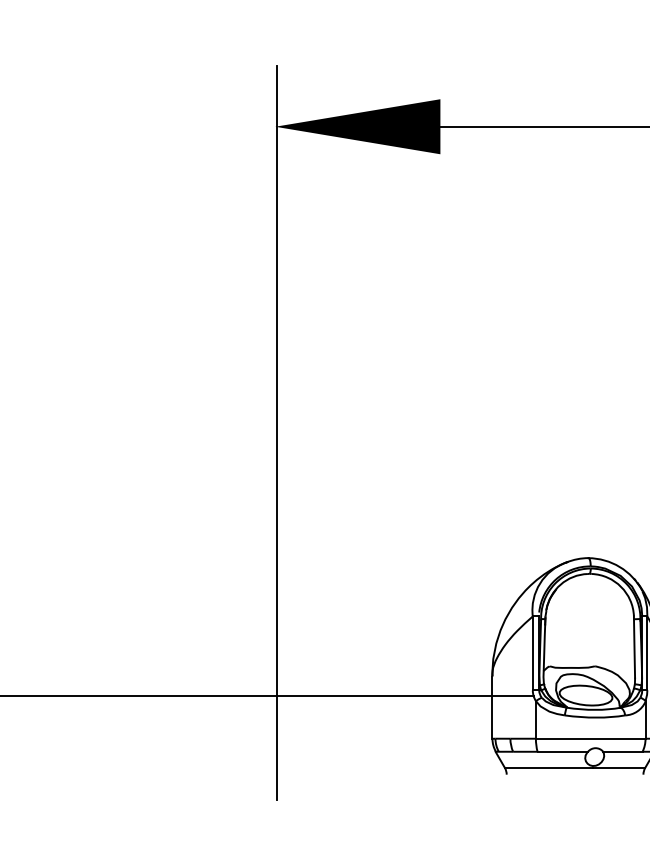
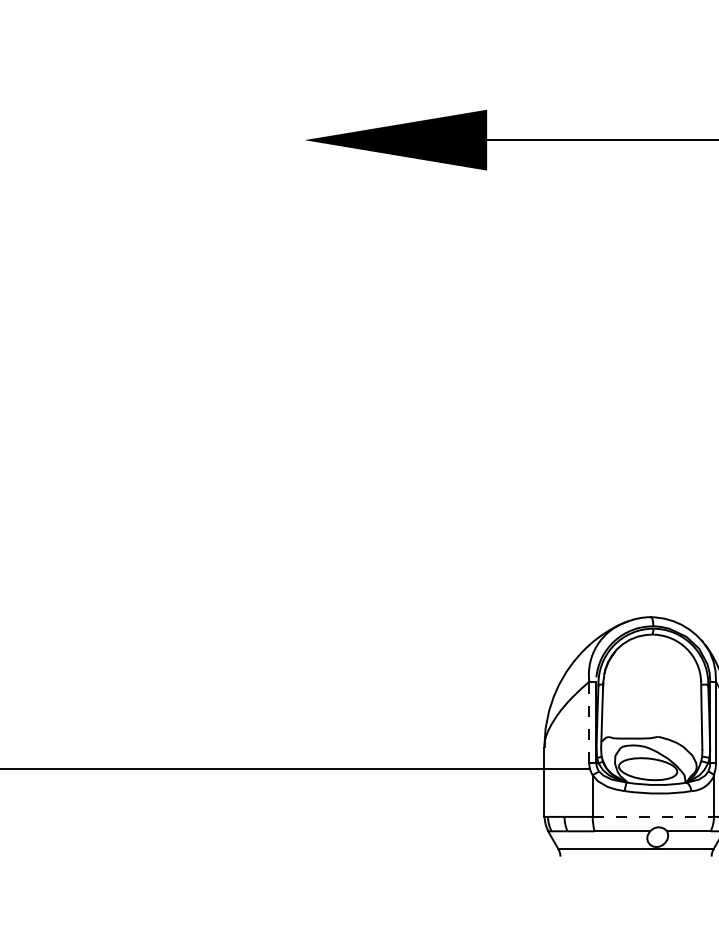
line: (277, 433) -> (306, 479), removed
line: (532, 653) -> (588, 722), solid -> dashed
line: (590, 738) -> (653, 816), solid -> dashed

